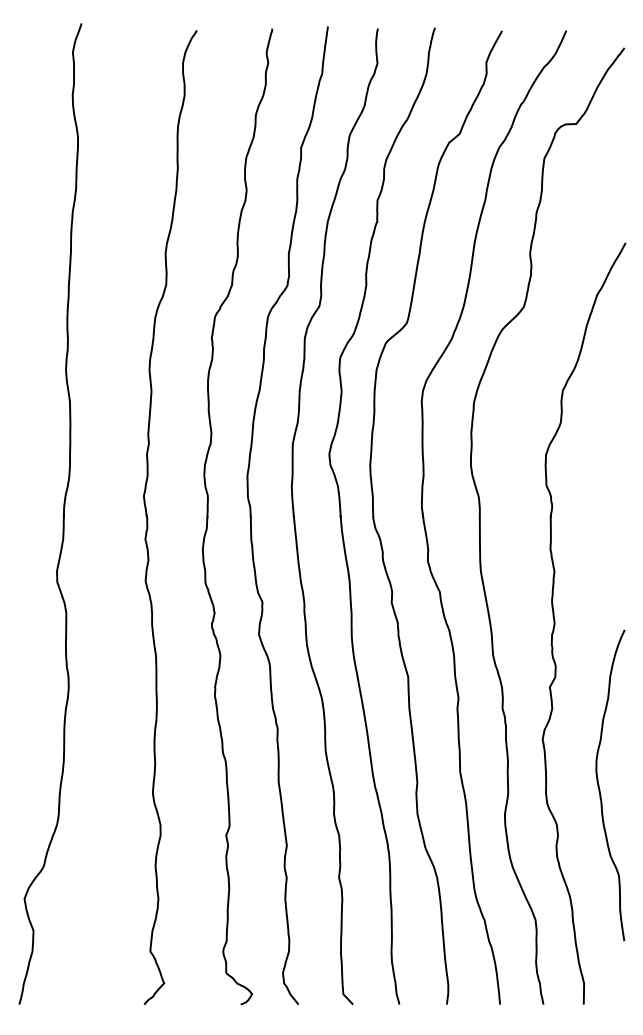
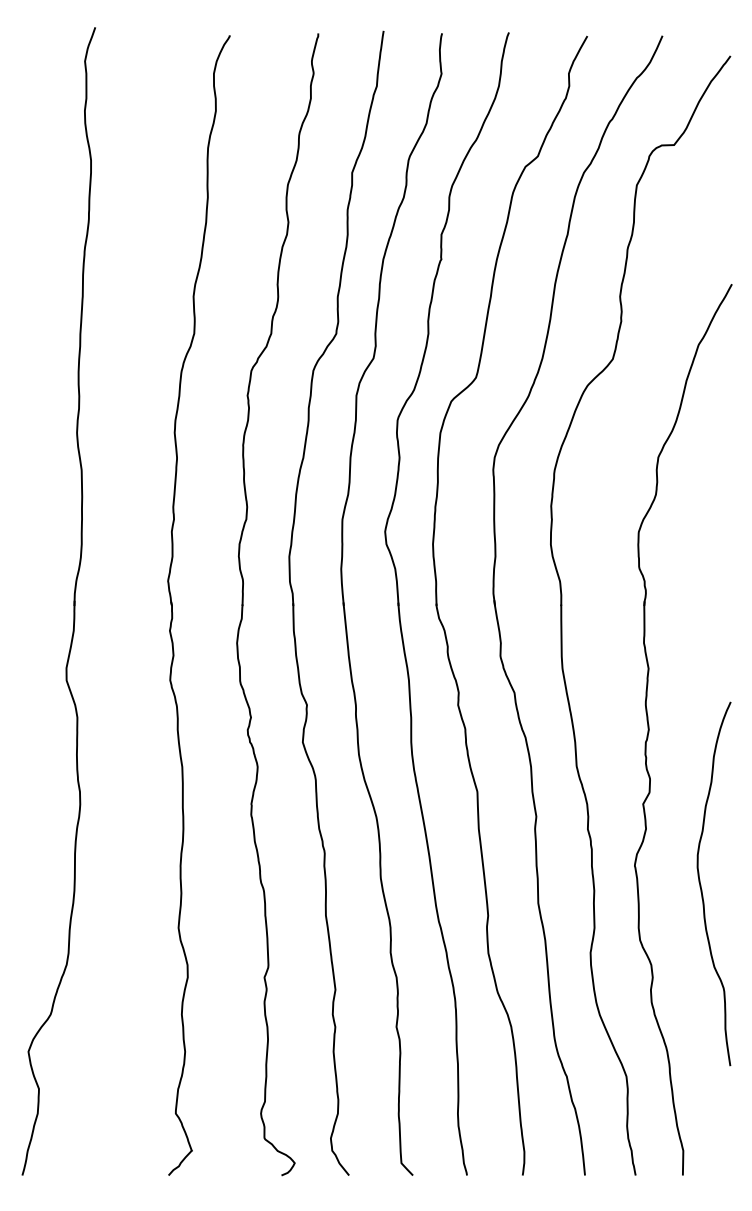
curve: (600, 789) -> (702, 888), moved

